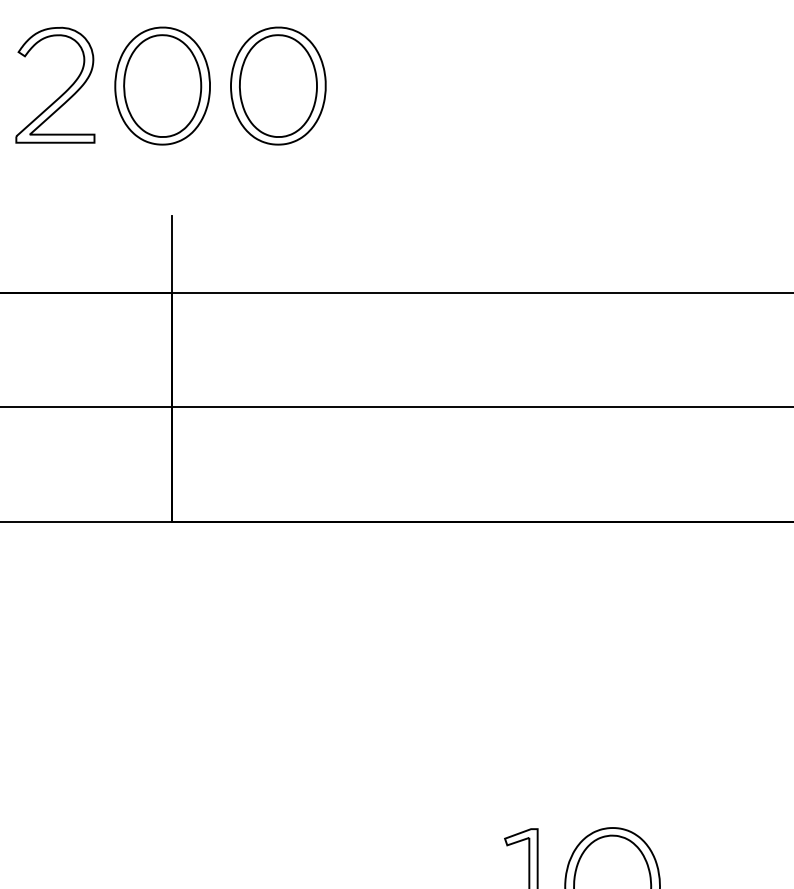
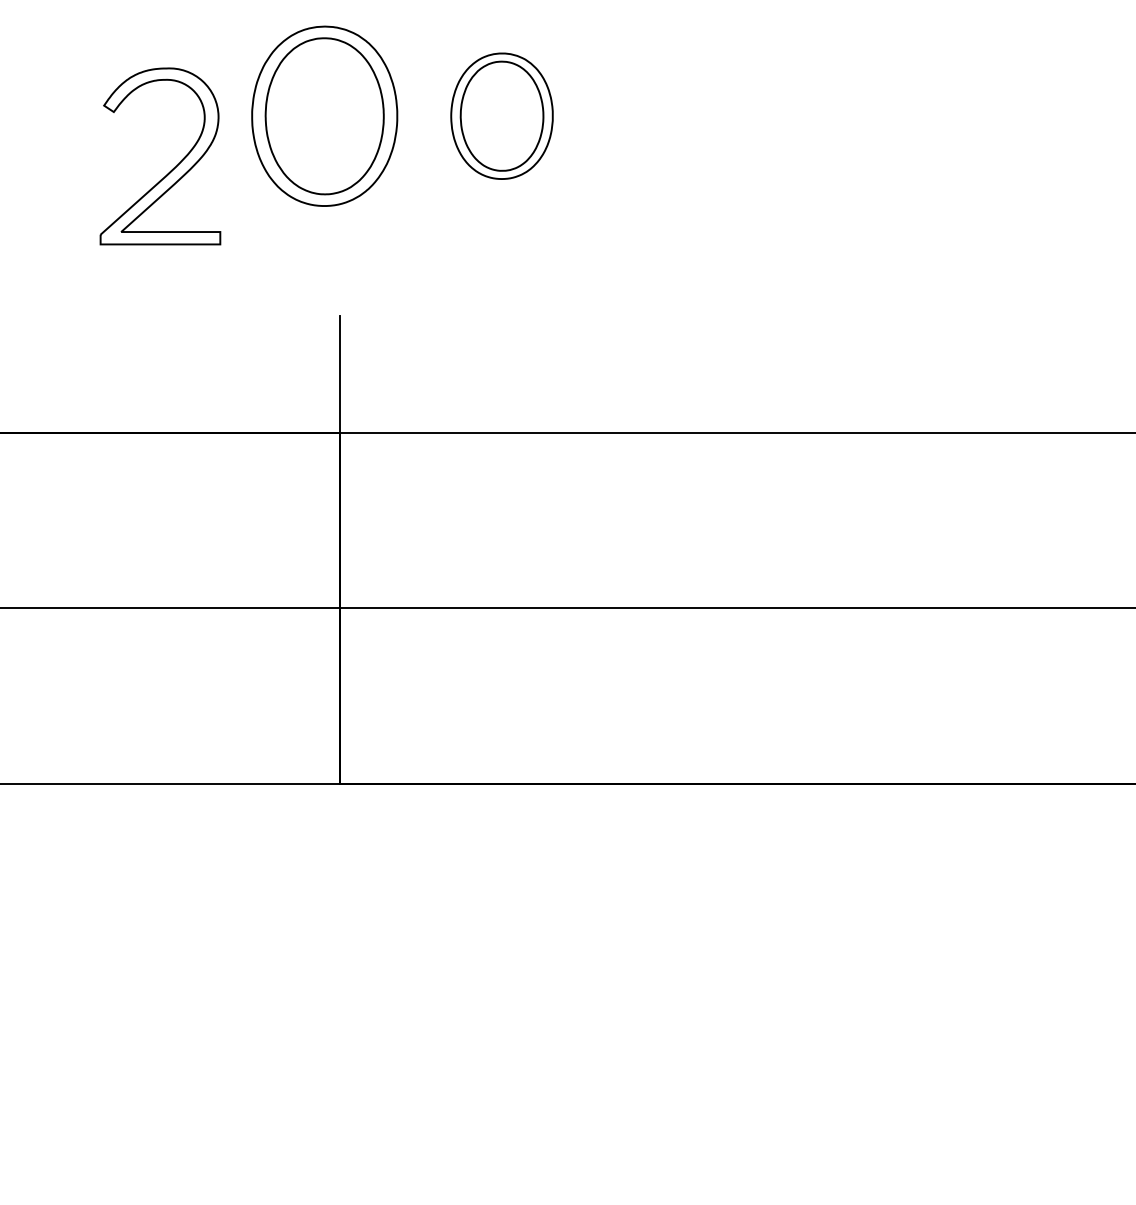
part: (278, 85) -> (502, 115), size x0.7
part: (63, 92) -> (172, 167), moved

